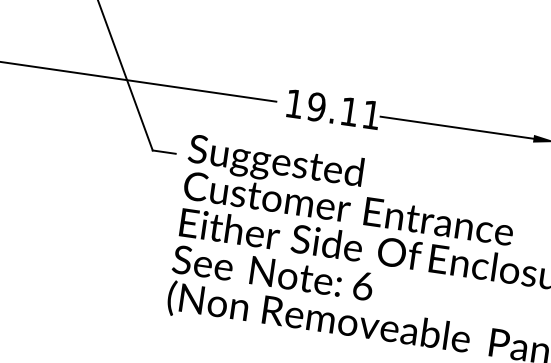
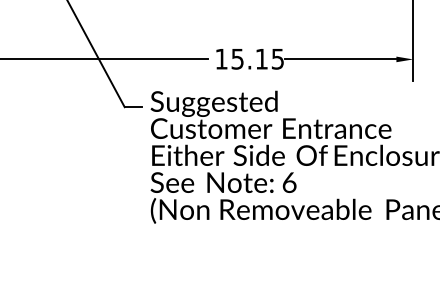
text: (343, 110) -> (257, 58), 19.11 -> 15.15

